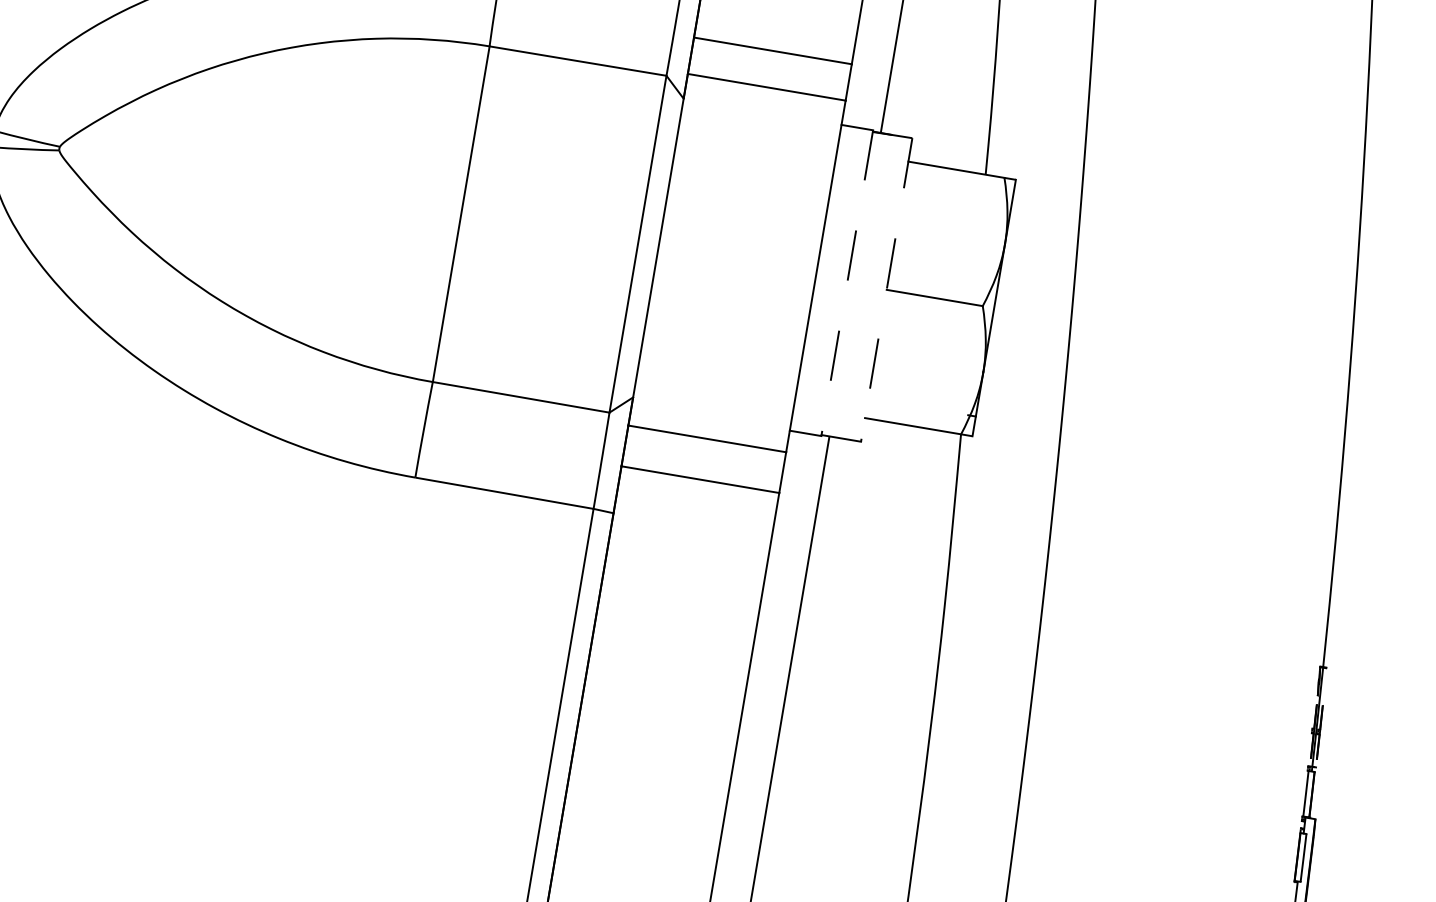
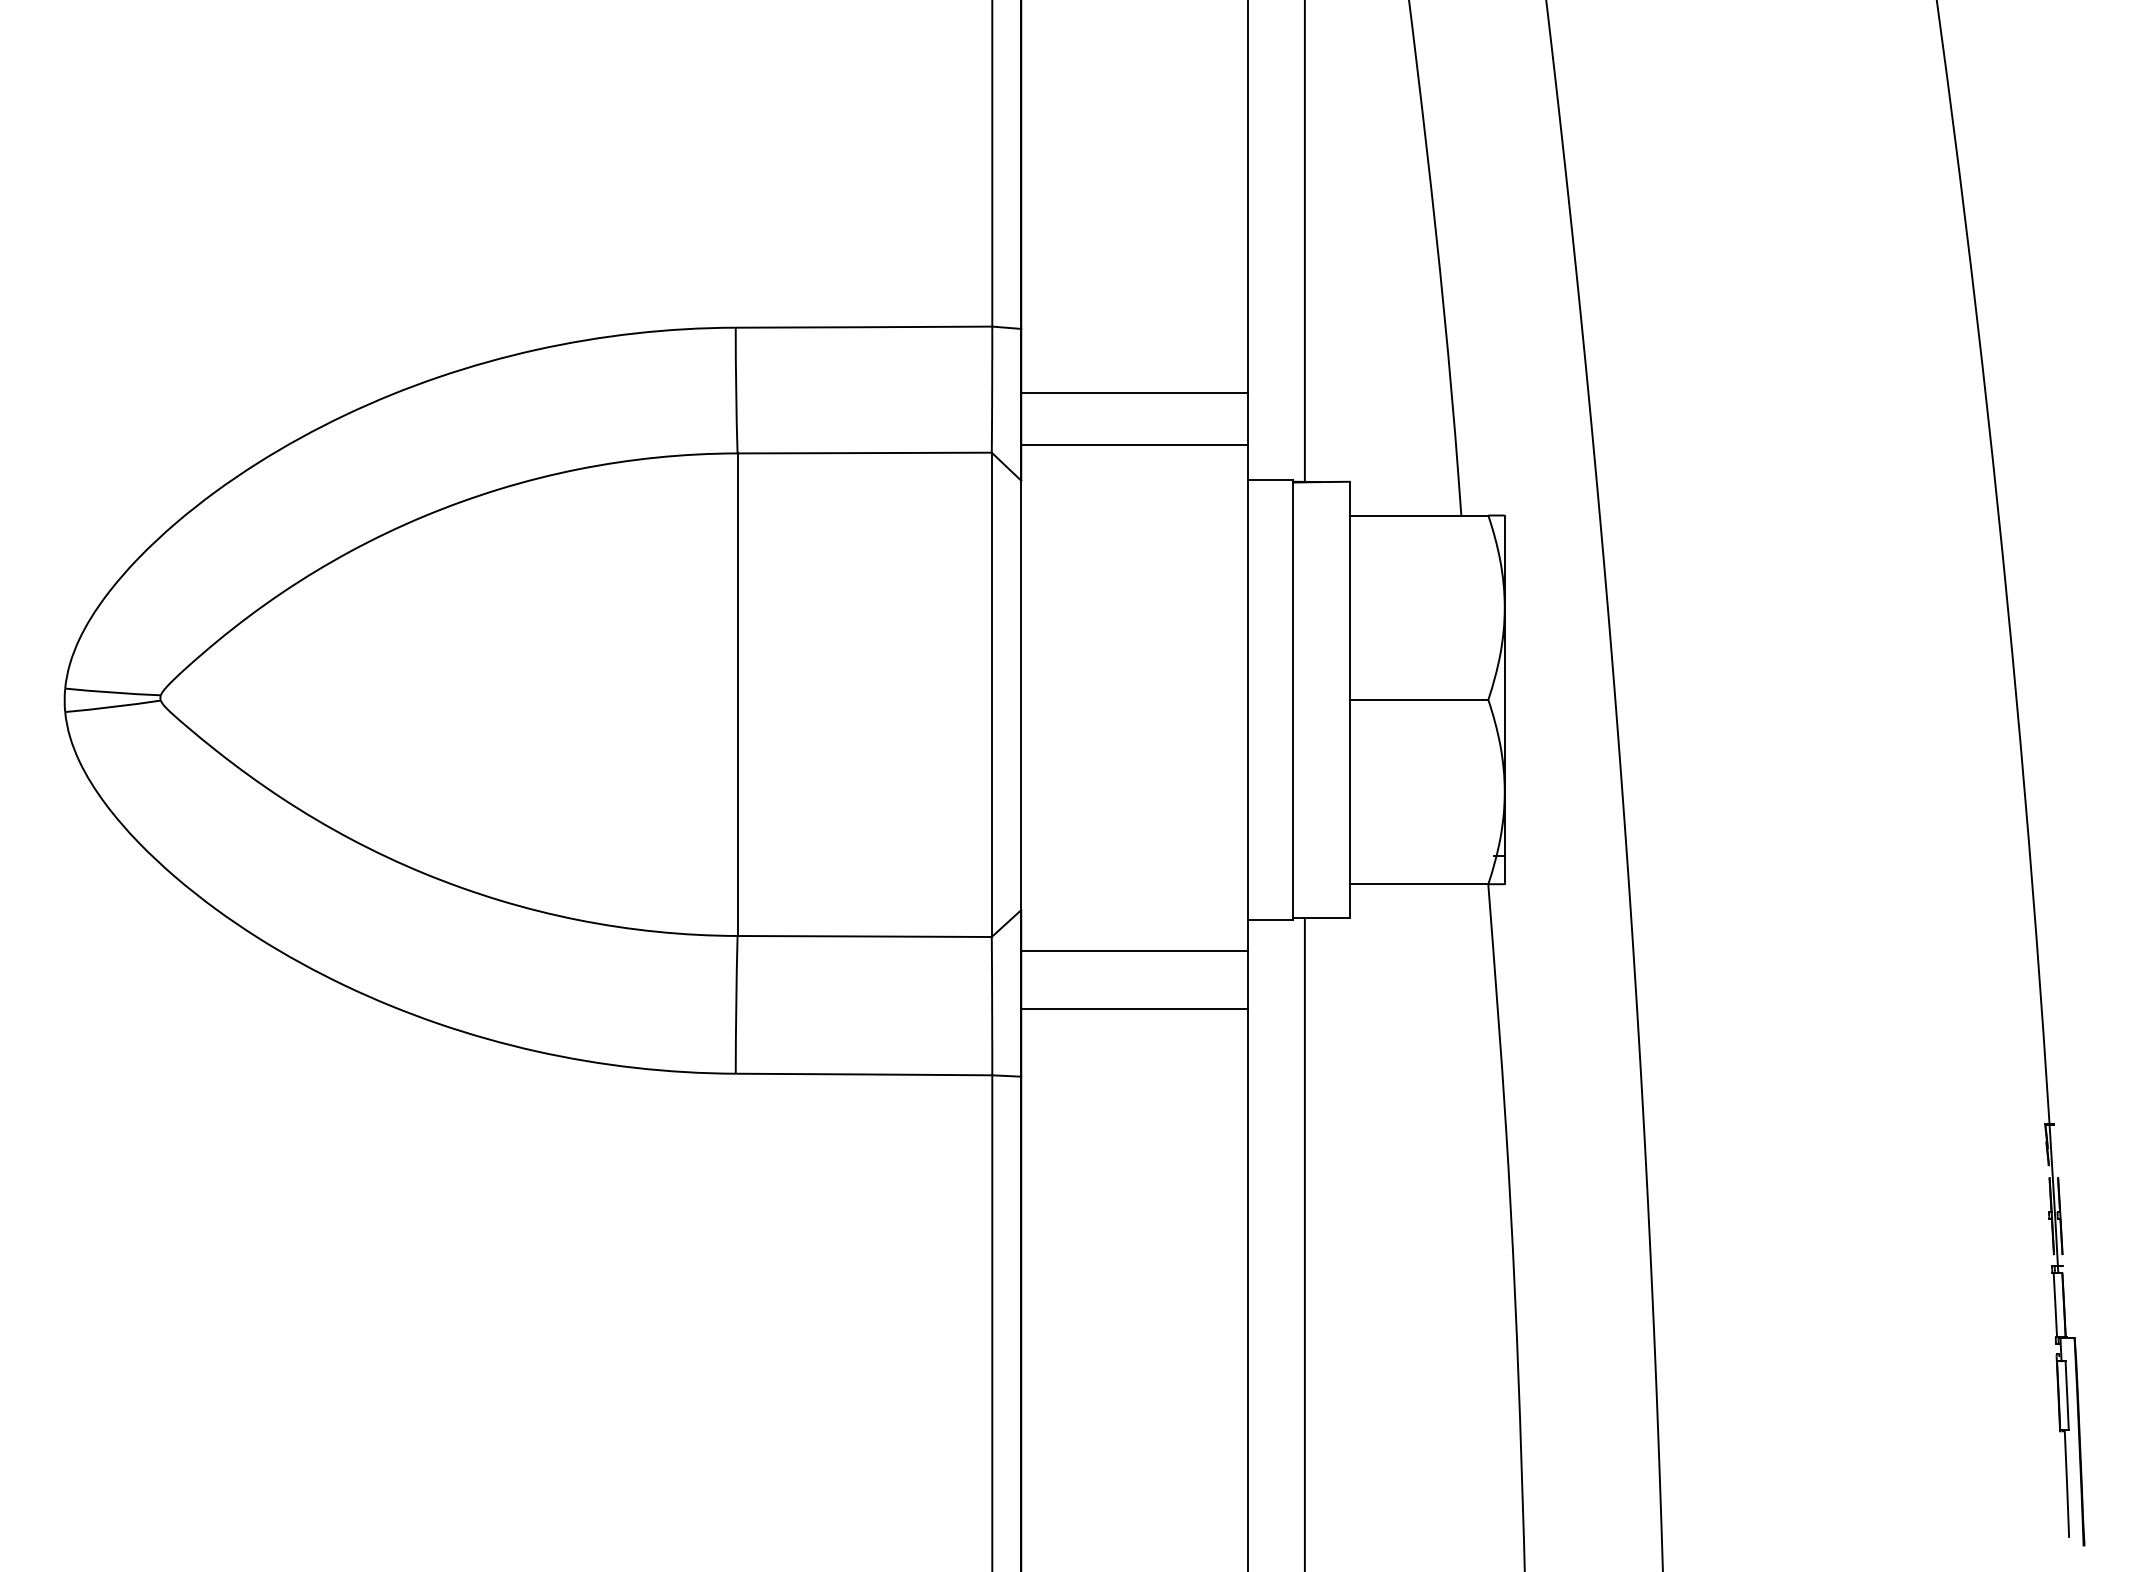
line: (847, 282) -> (1293, 699), dashed -> solid
line: (886, 290) -> (1350, 700), dashed -> solid

